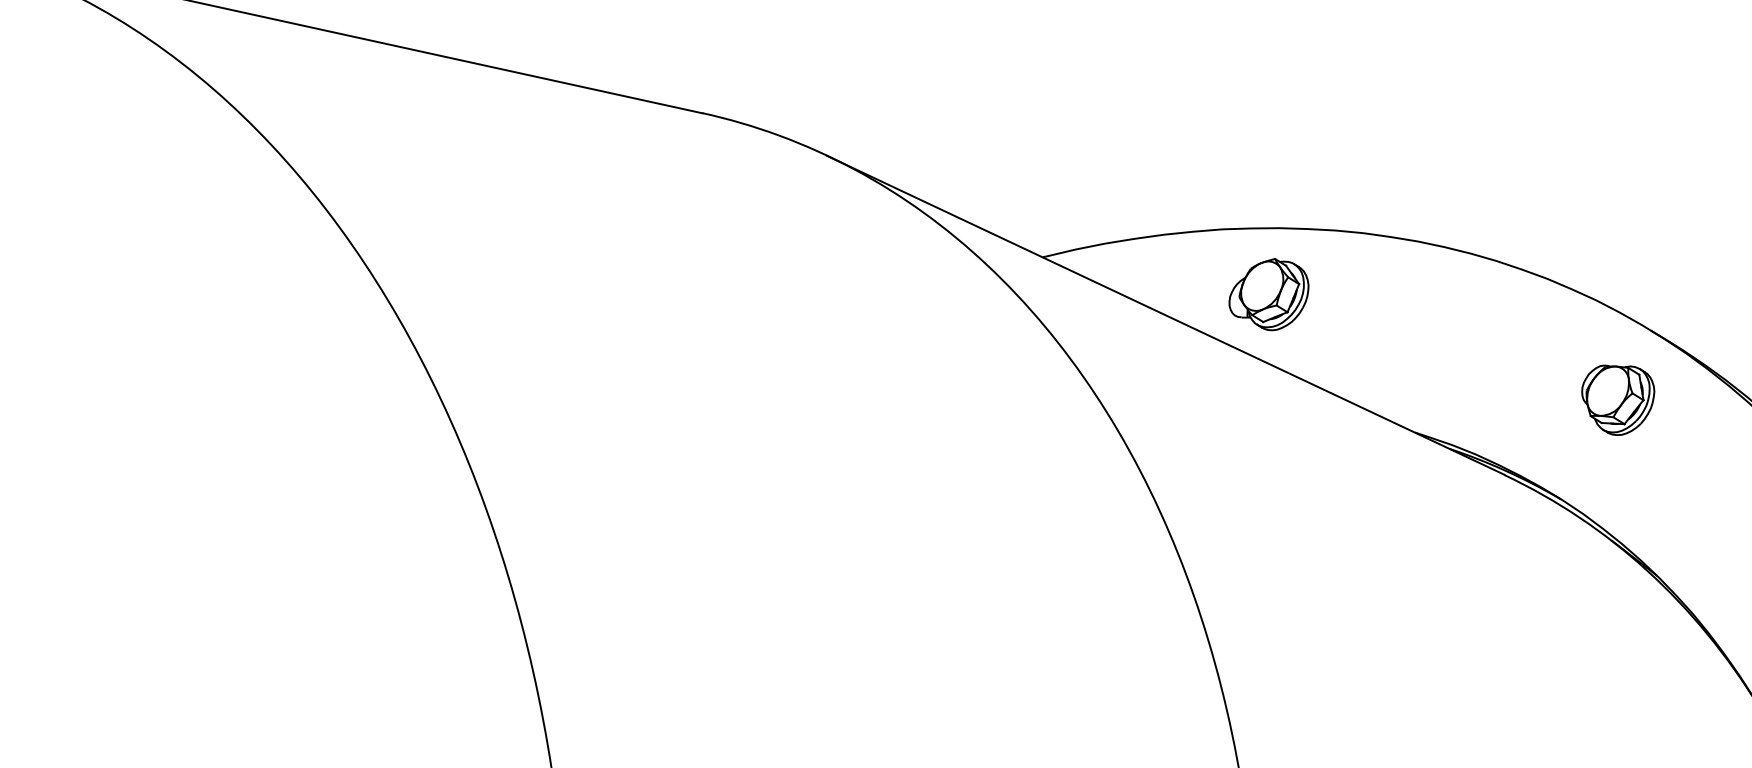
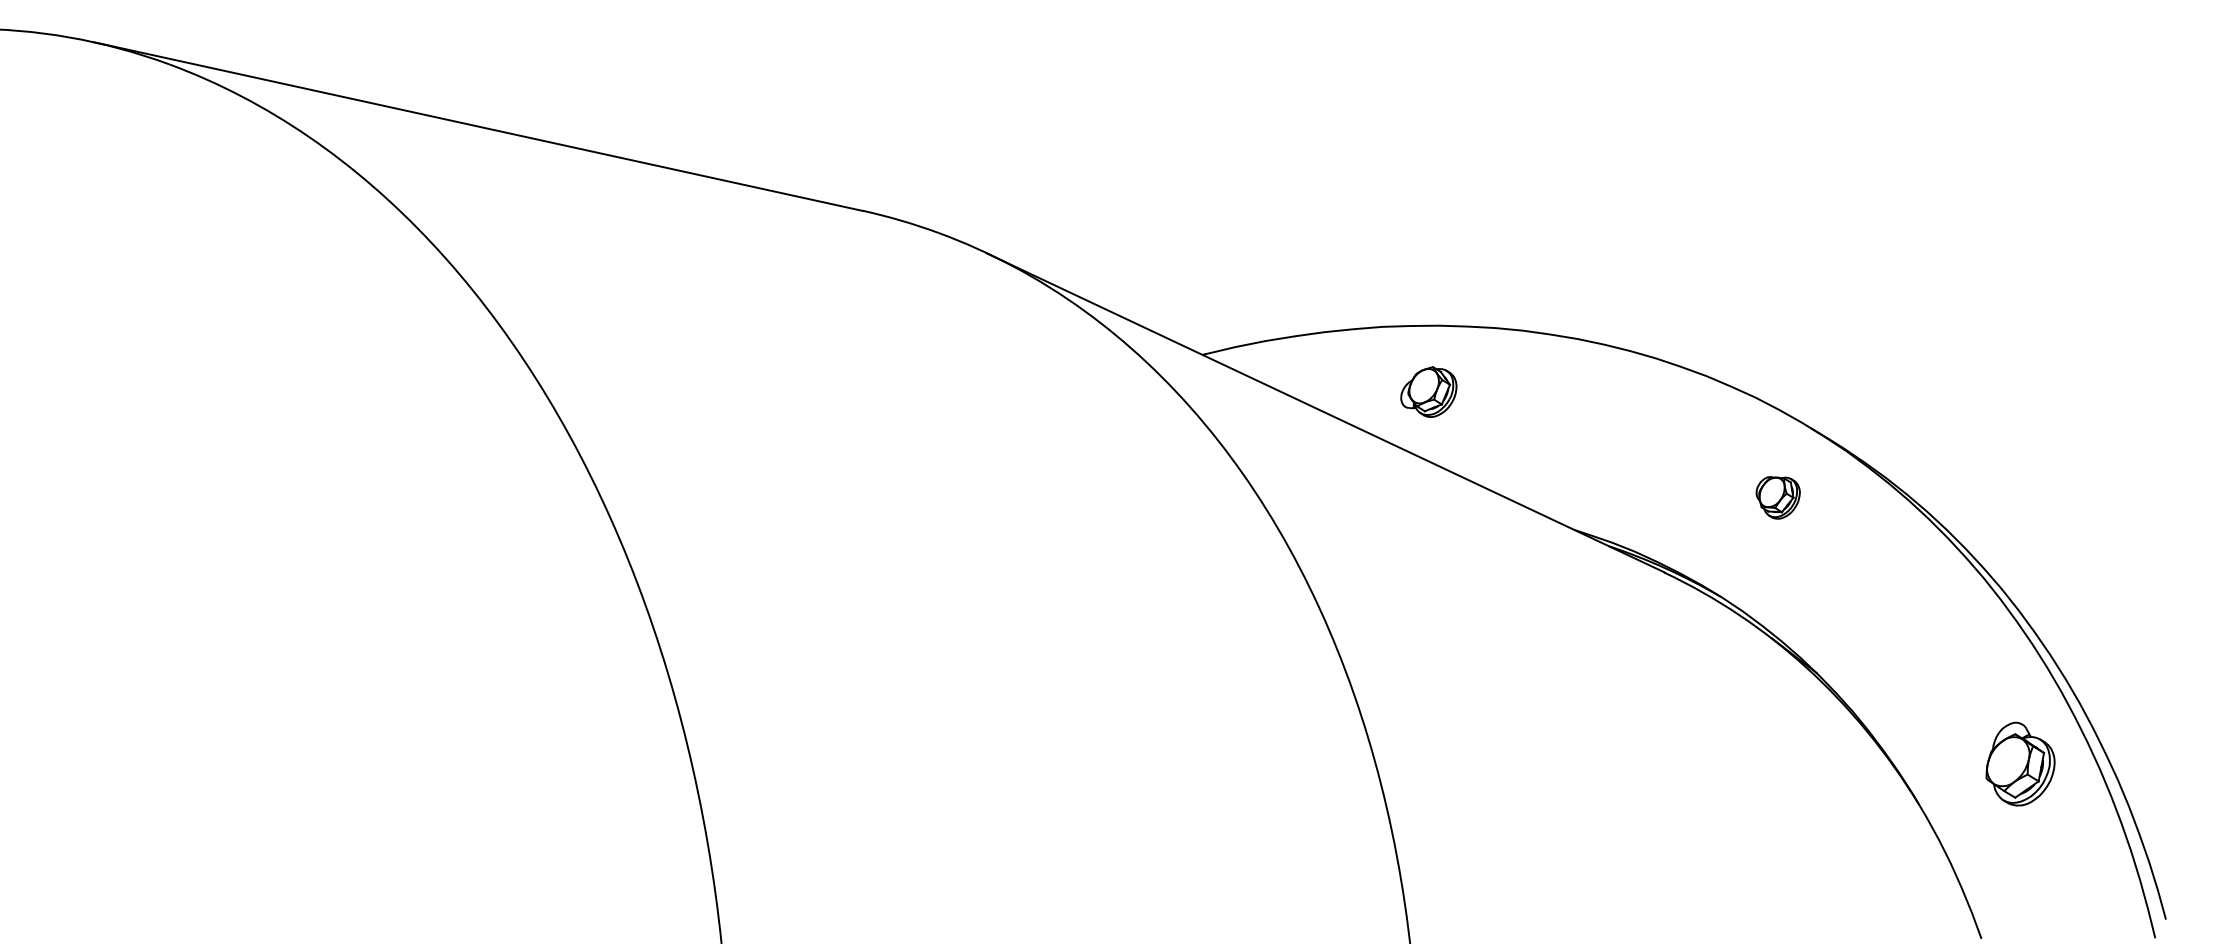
part: (1268, 293) -> (1428, 391), size x0.7
part: (1618, 399) -> (1778, 497), size x0.6

